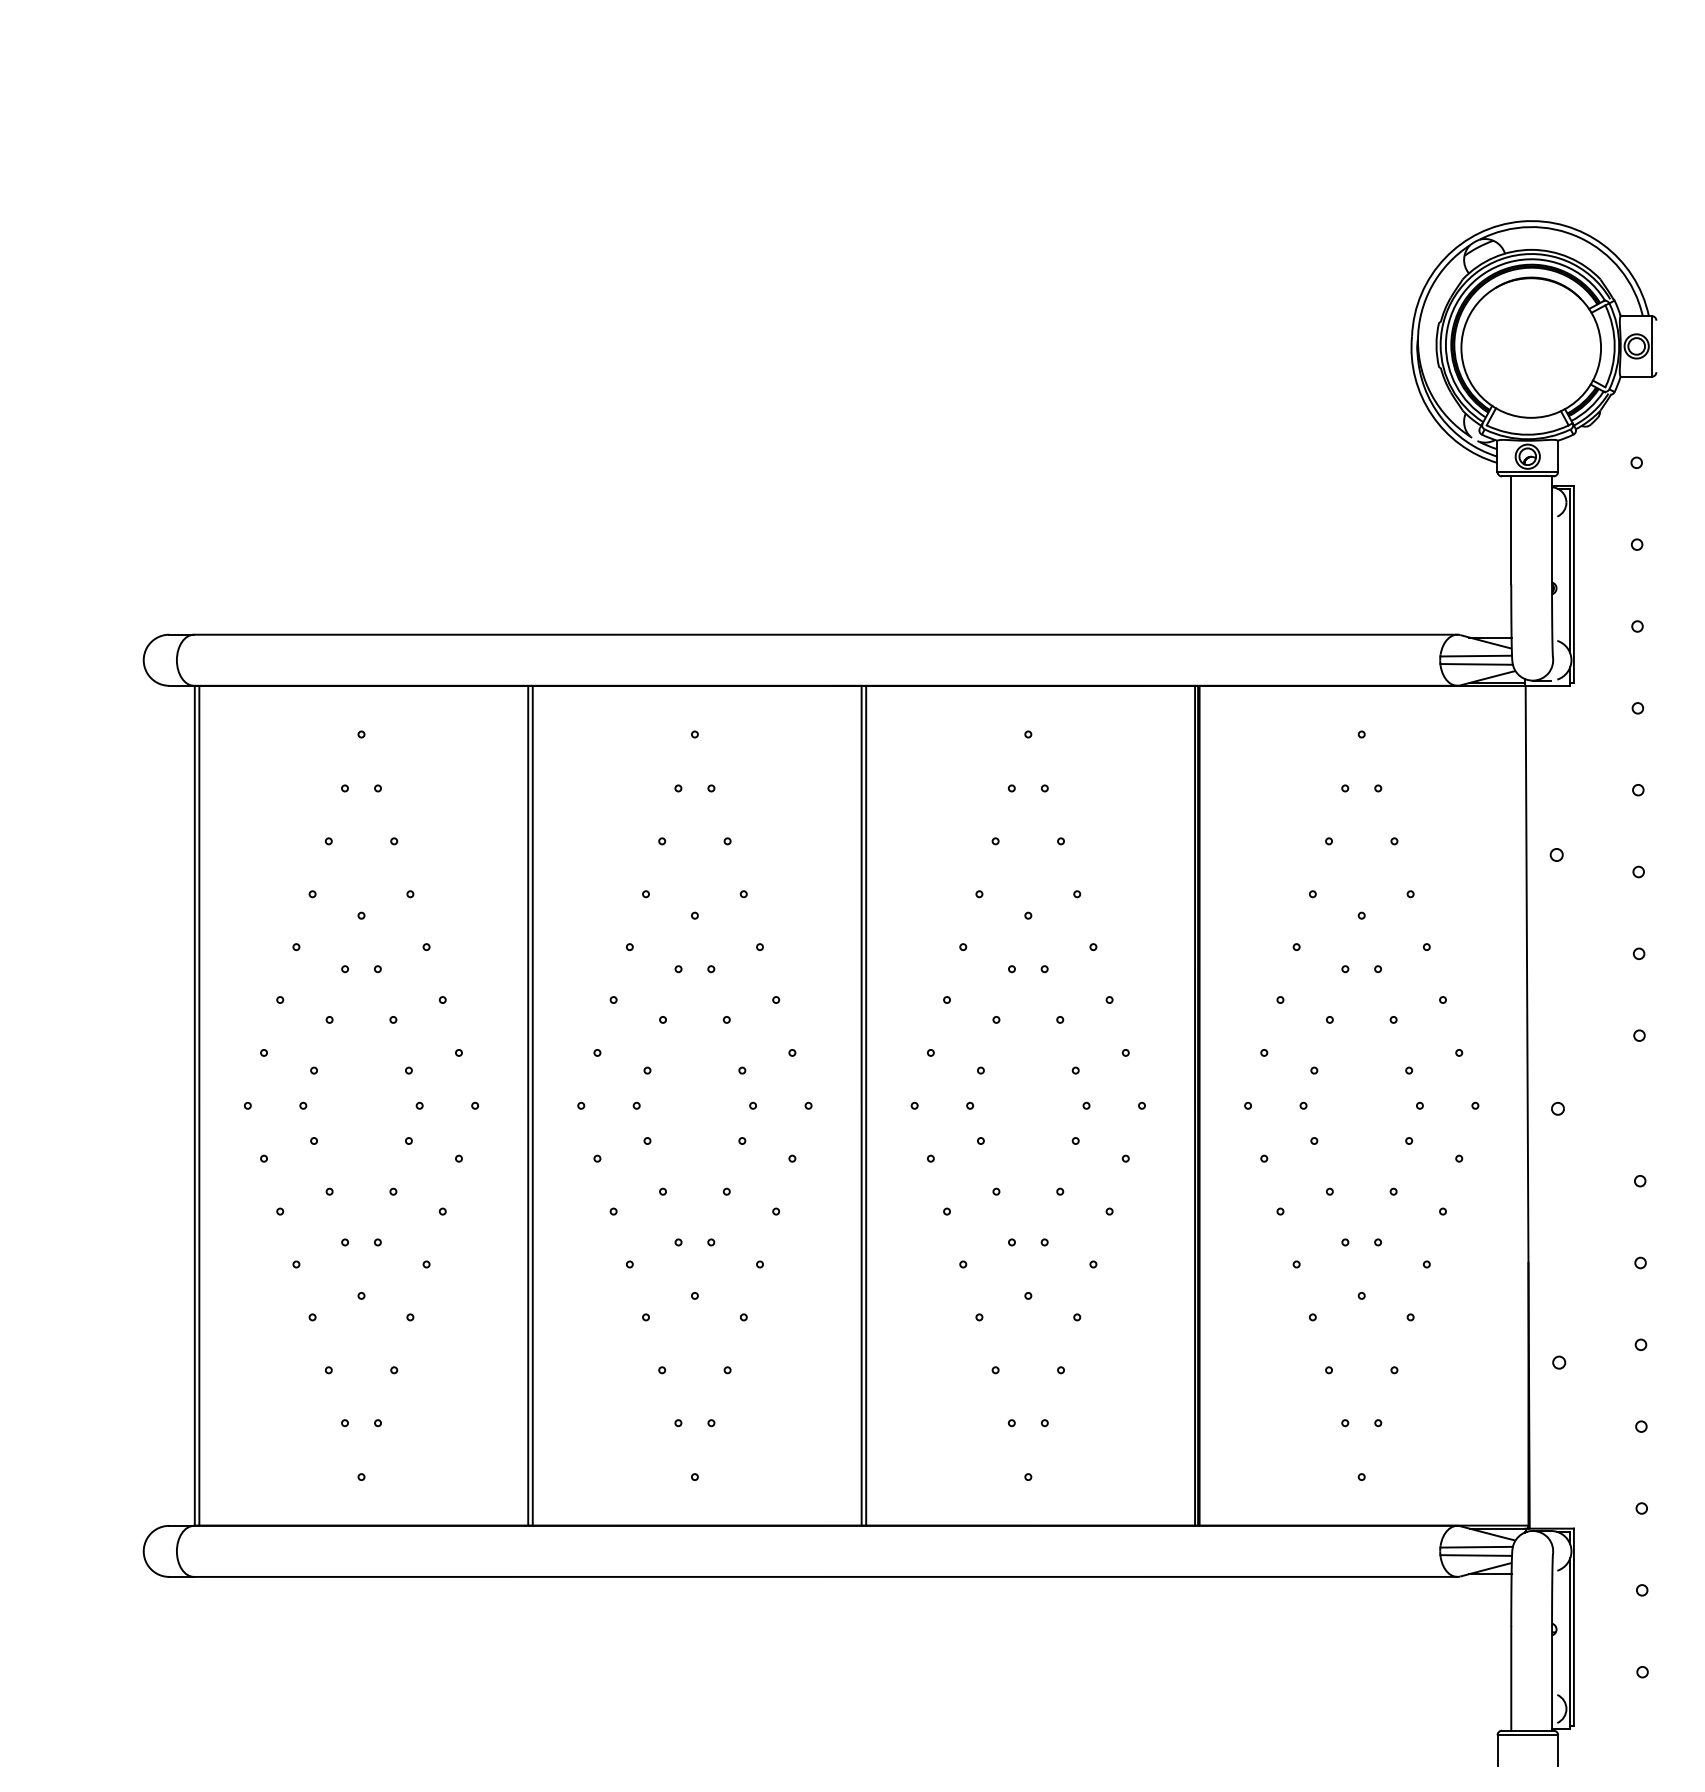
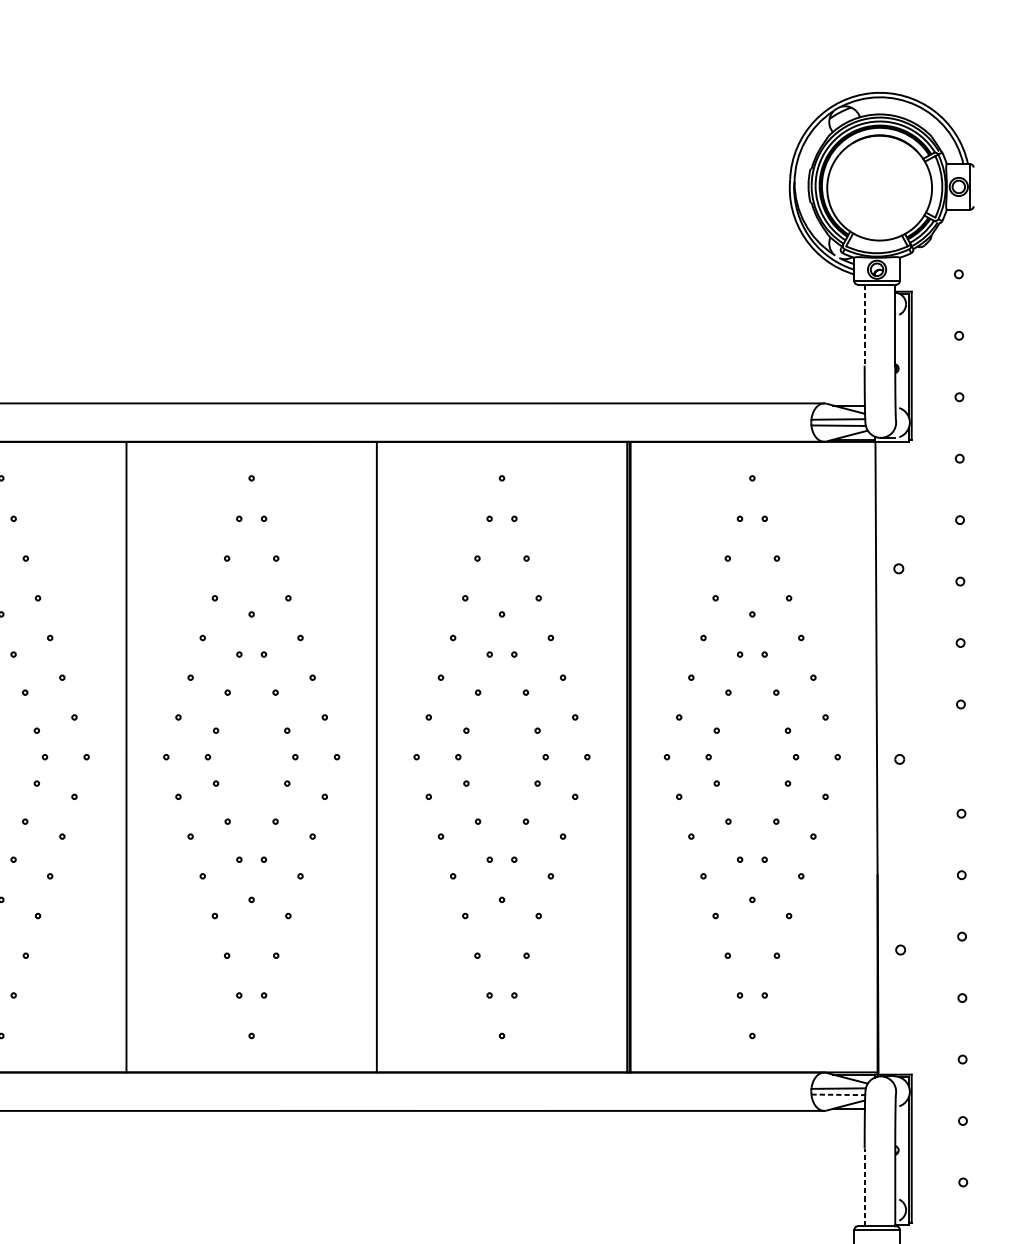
line: (1511, 530) -> (864, 325), solid -> dashed
line: (532, 1105) -> (129, 756), removed
line: (866, 1105) -> (380, 756), removed
line: (1476, 1555) -> (838, 1094), solid -> dashed
line: (1511, 1678) -> (864, 1187), solid -> dashed

